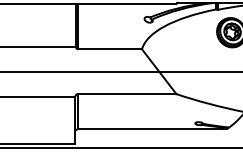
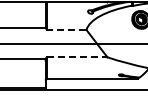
line: (109, 50) -> (66, 30), solid -> dashed
line: (127, 94) -> (77, 57), solid -> dashed

